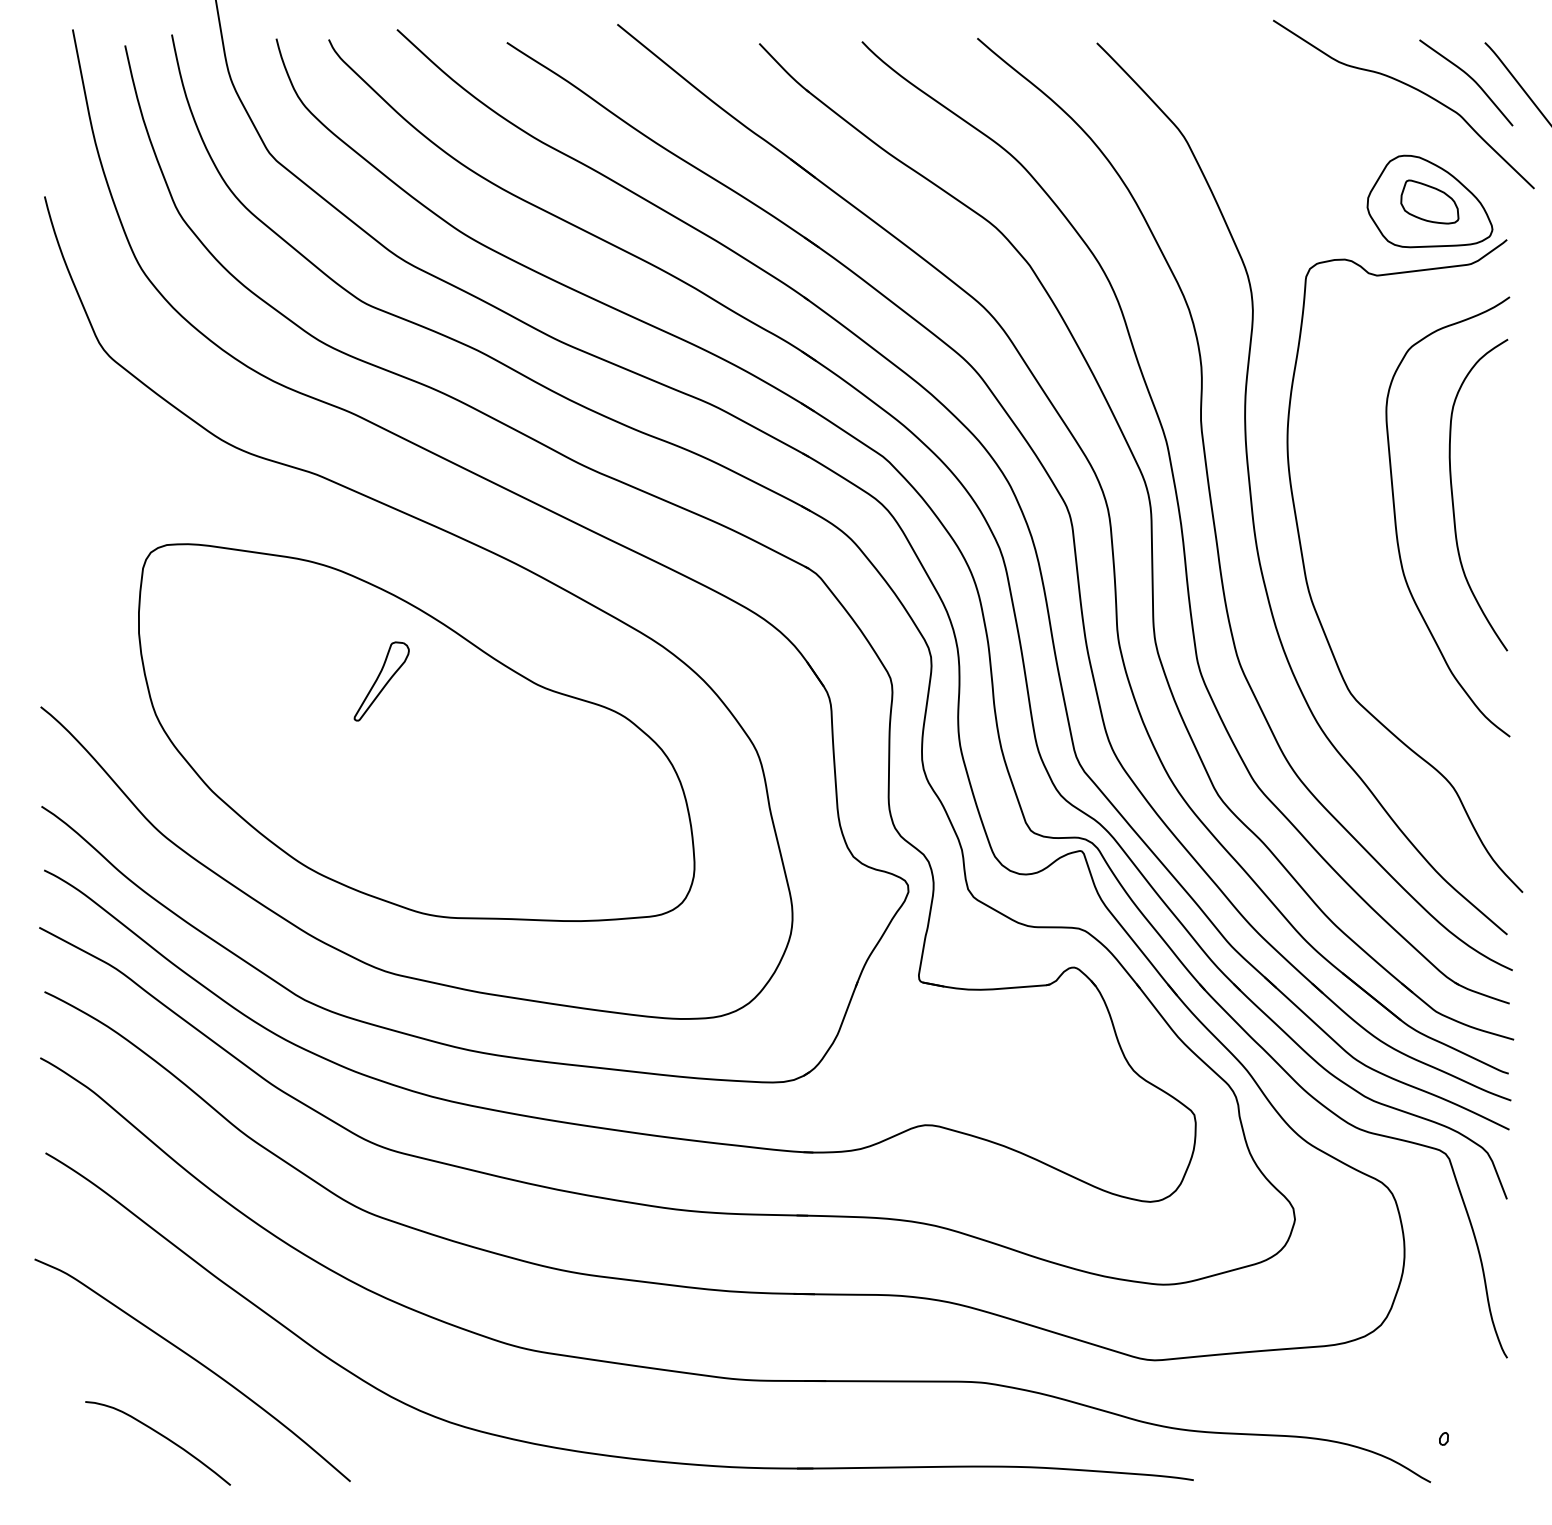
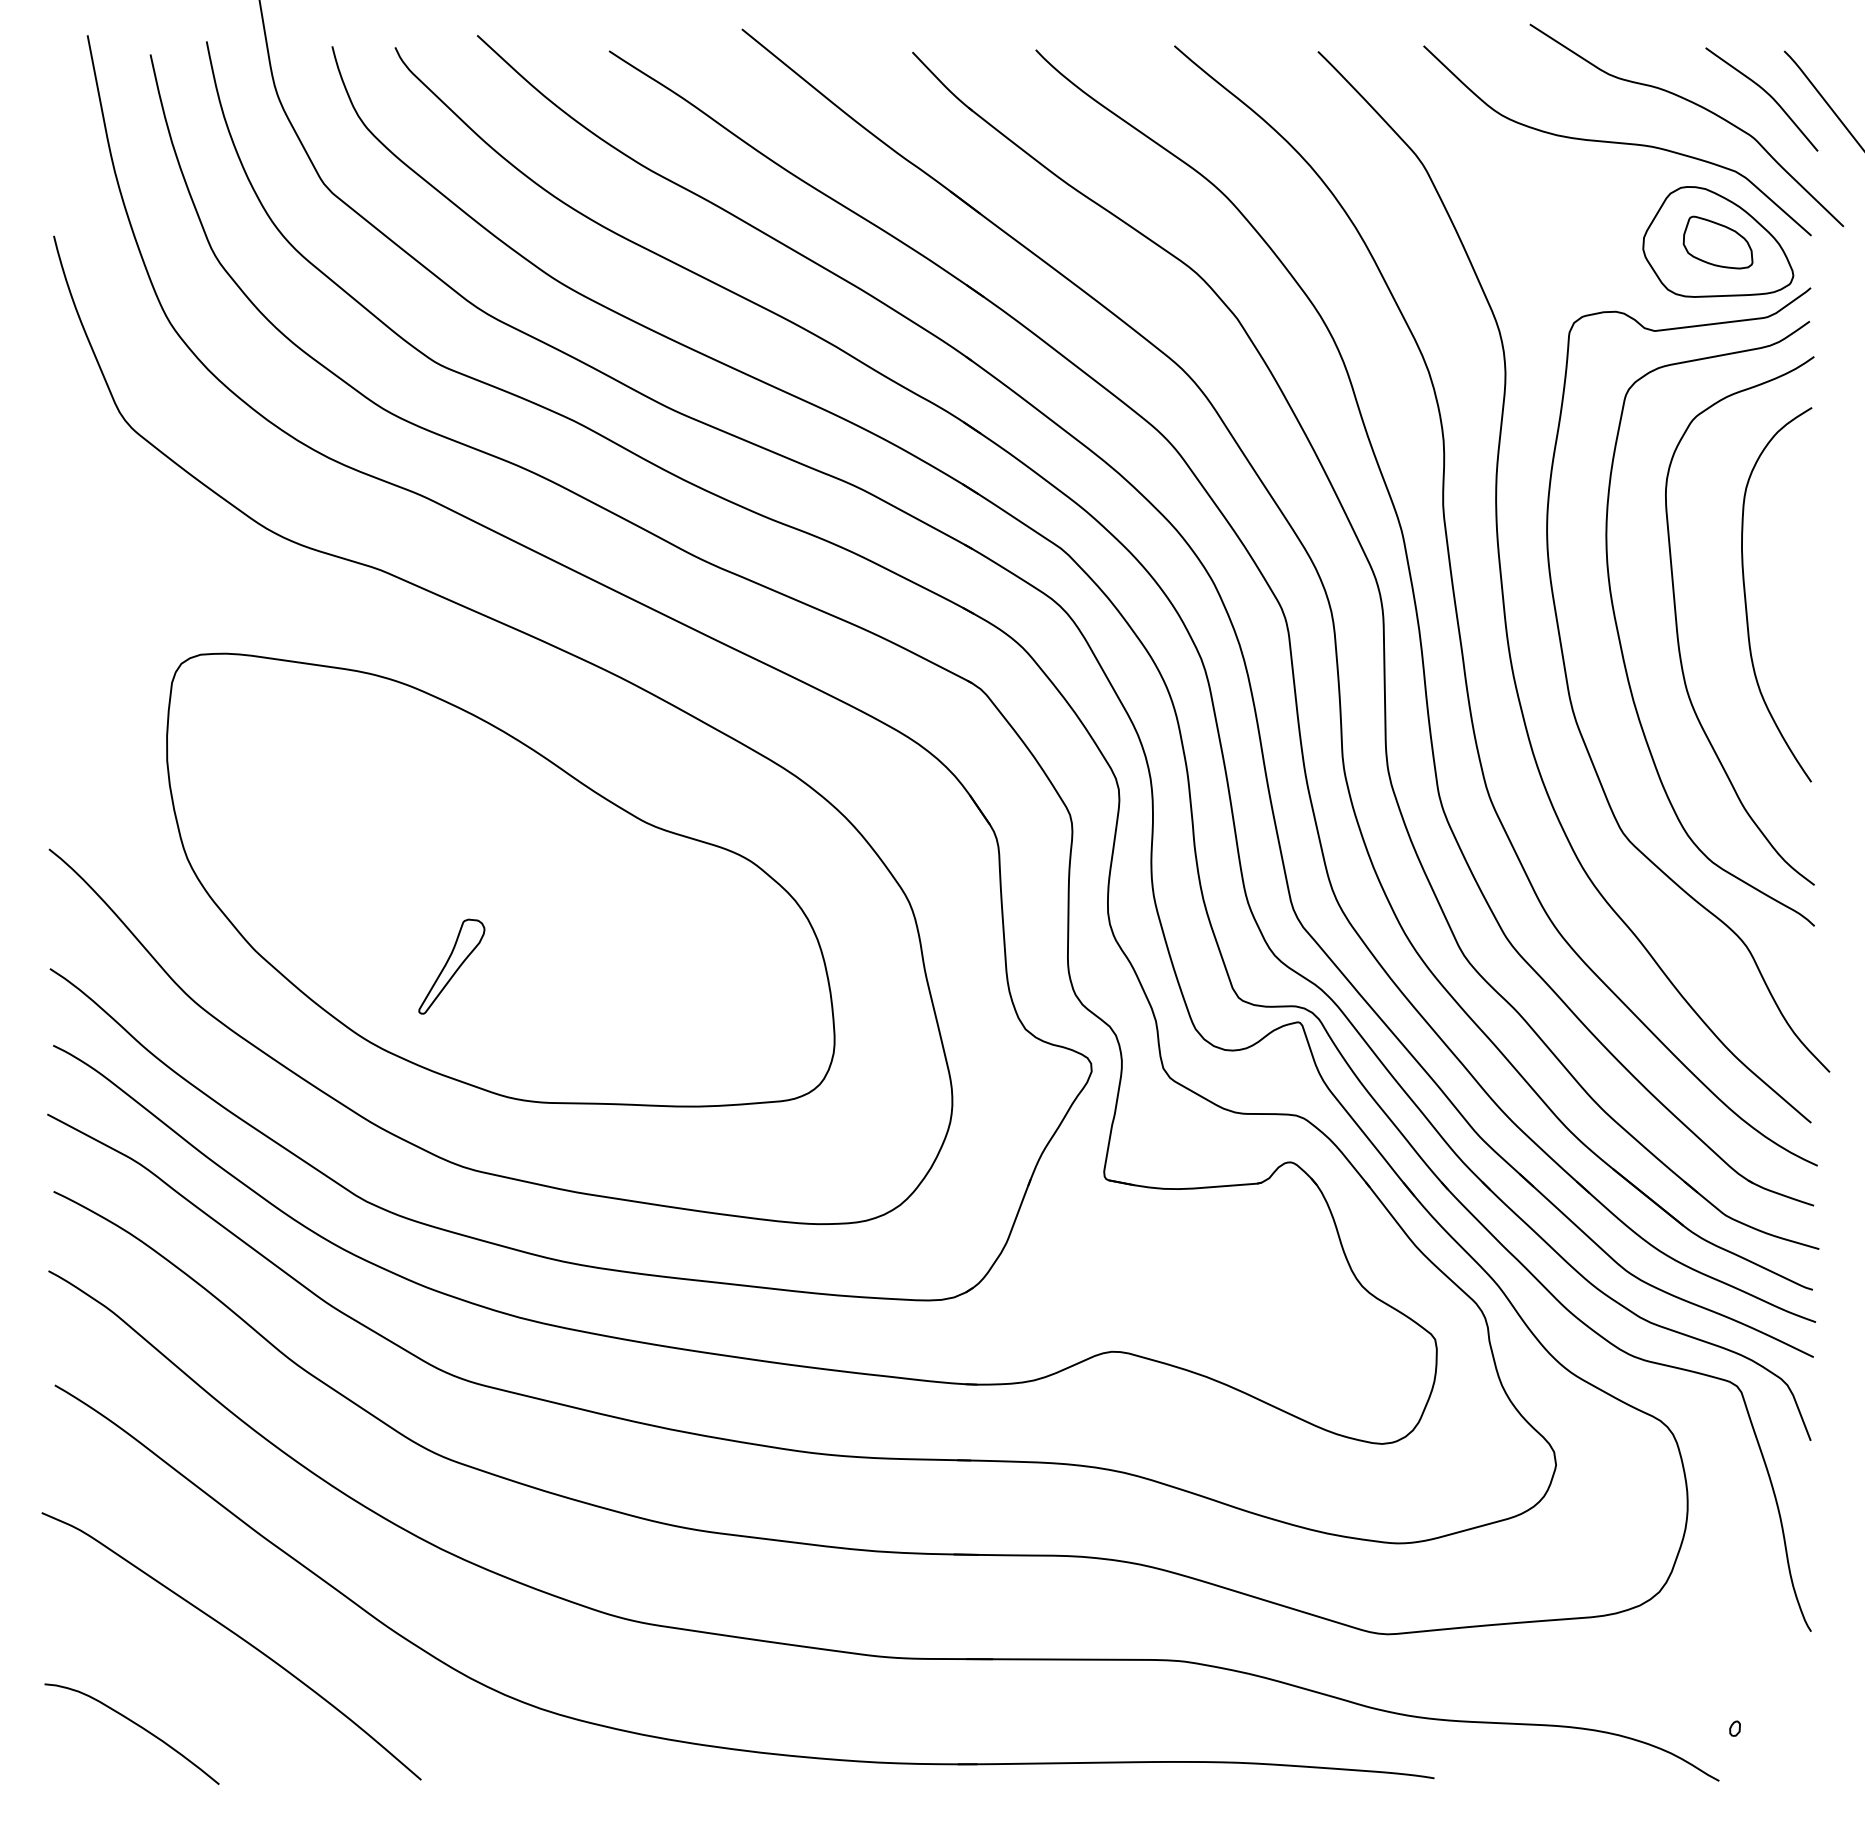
curve: (1345, 117) -> (1616, 141), added
curve: (1349, 535) -> (1621, 643), added
part: (381, 681) -> (451, 966), moved
curve: (161, 1436) -> (136, 1725), moved

